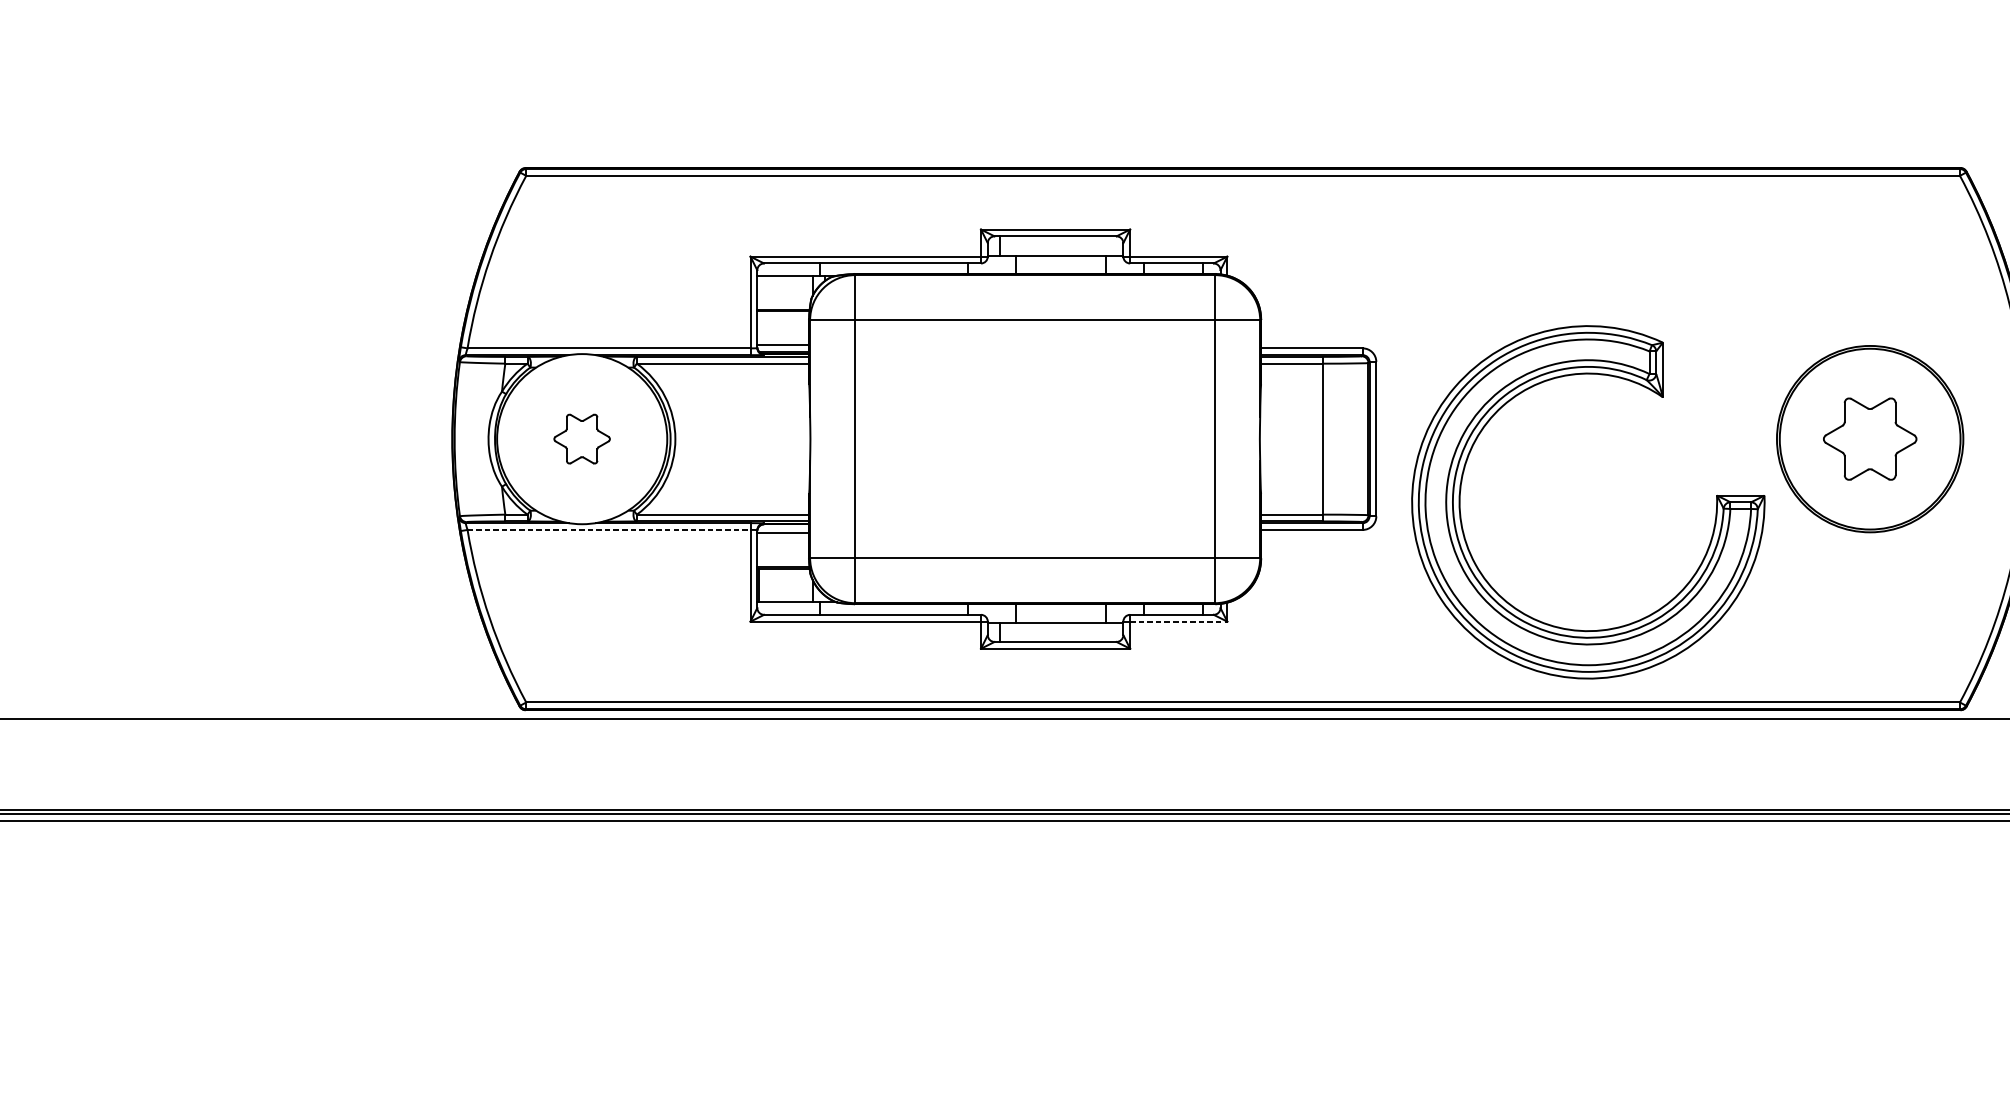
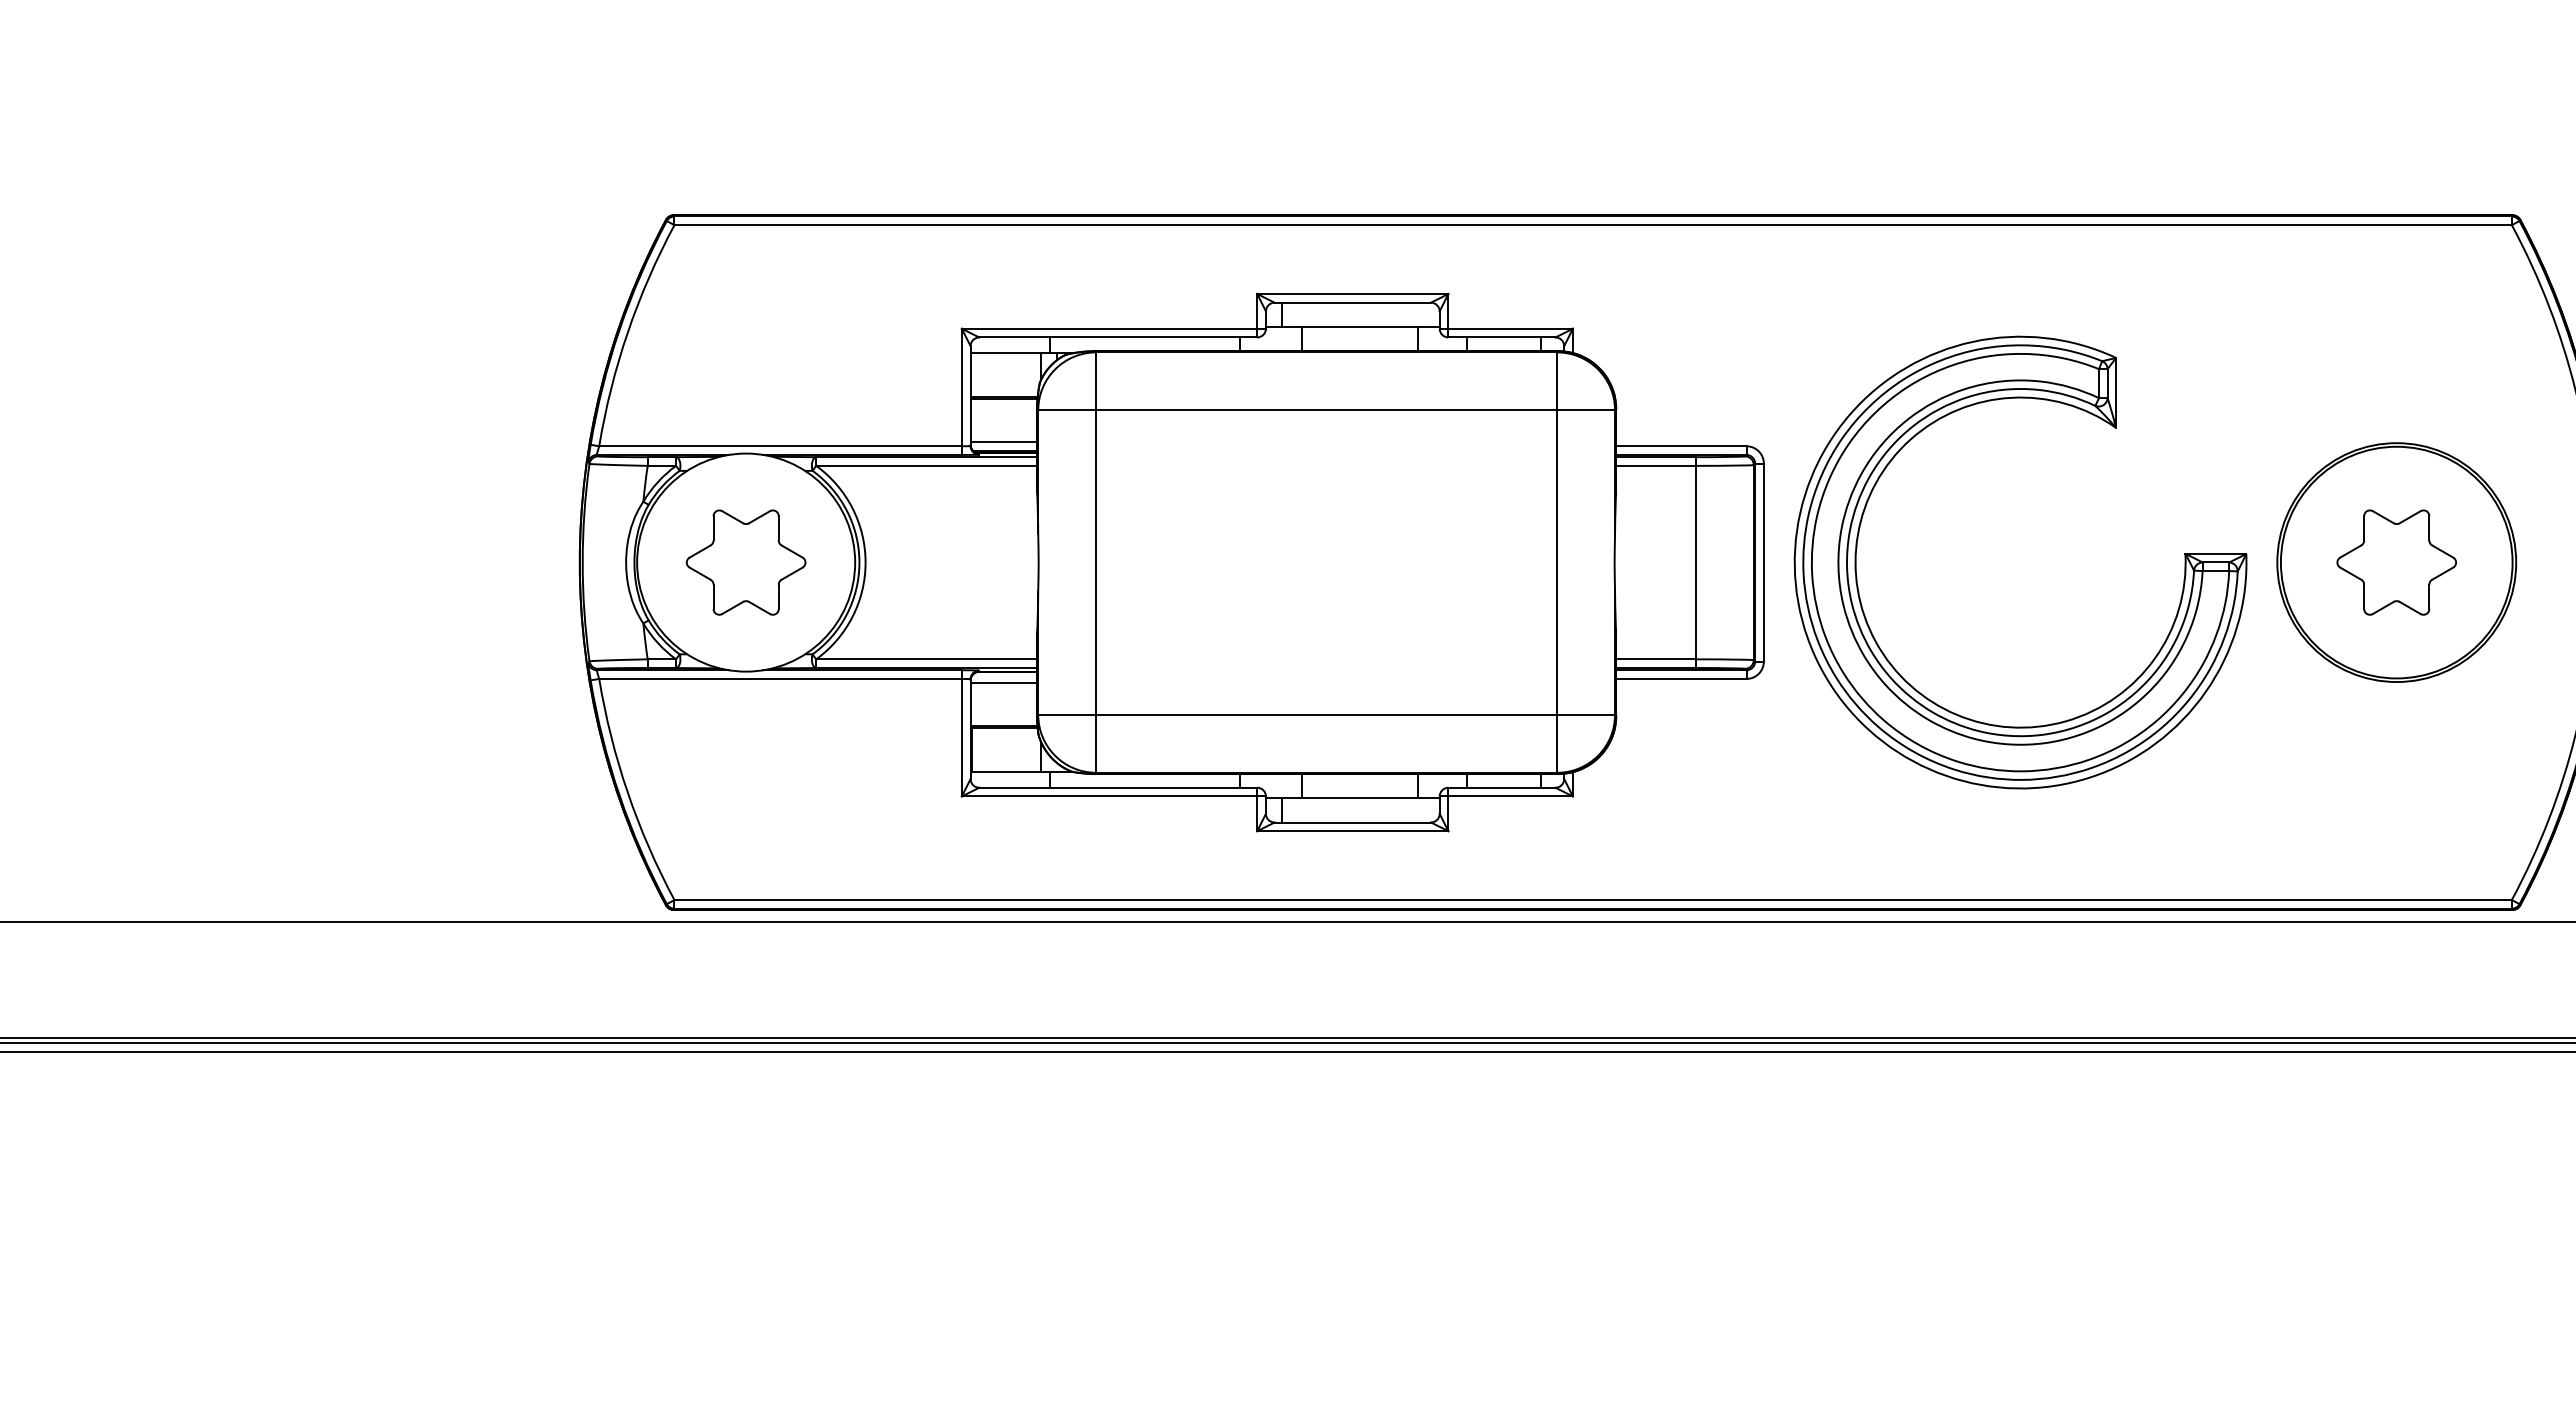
part: (1489, 421) -> (1893, 459), moved
part: (581, 439) -> (745, 562), size x1.67
line: (609, 529) -> (781, 678), dashed -> solid
line: (1179, 621) -> (1511, 796), dashed -> solid

